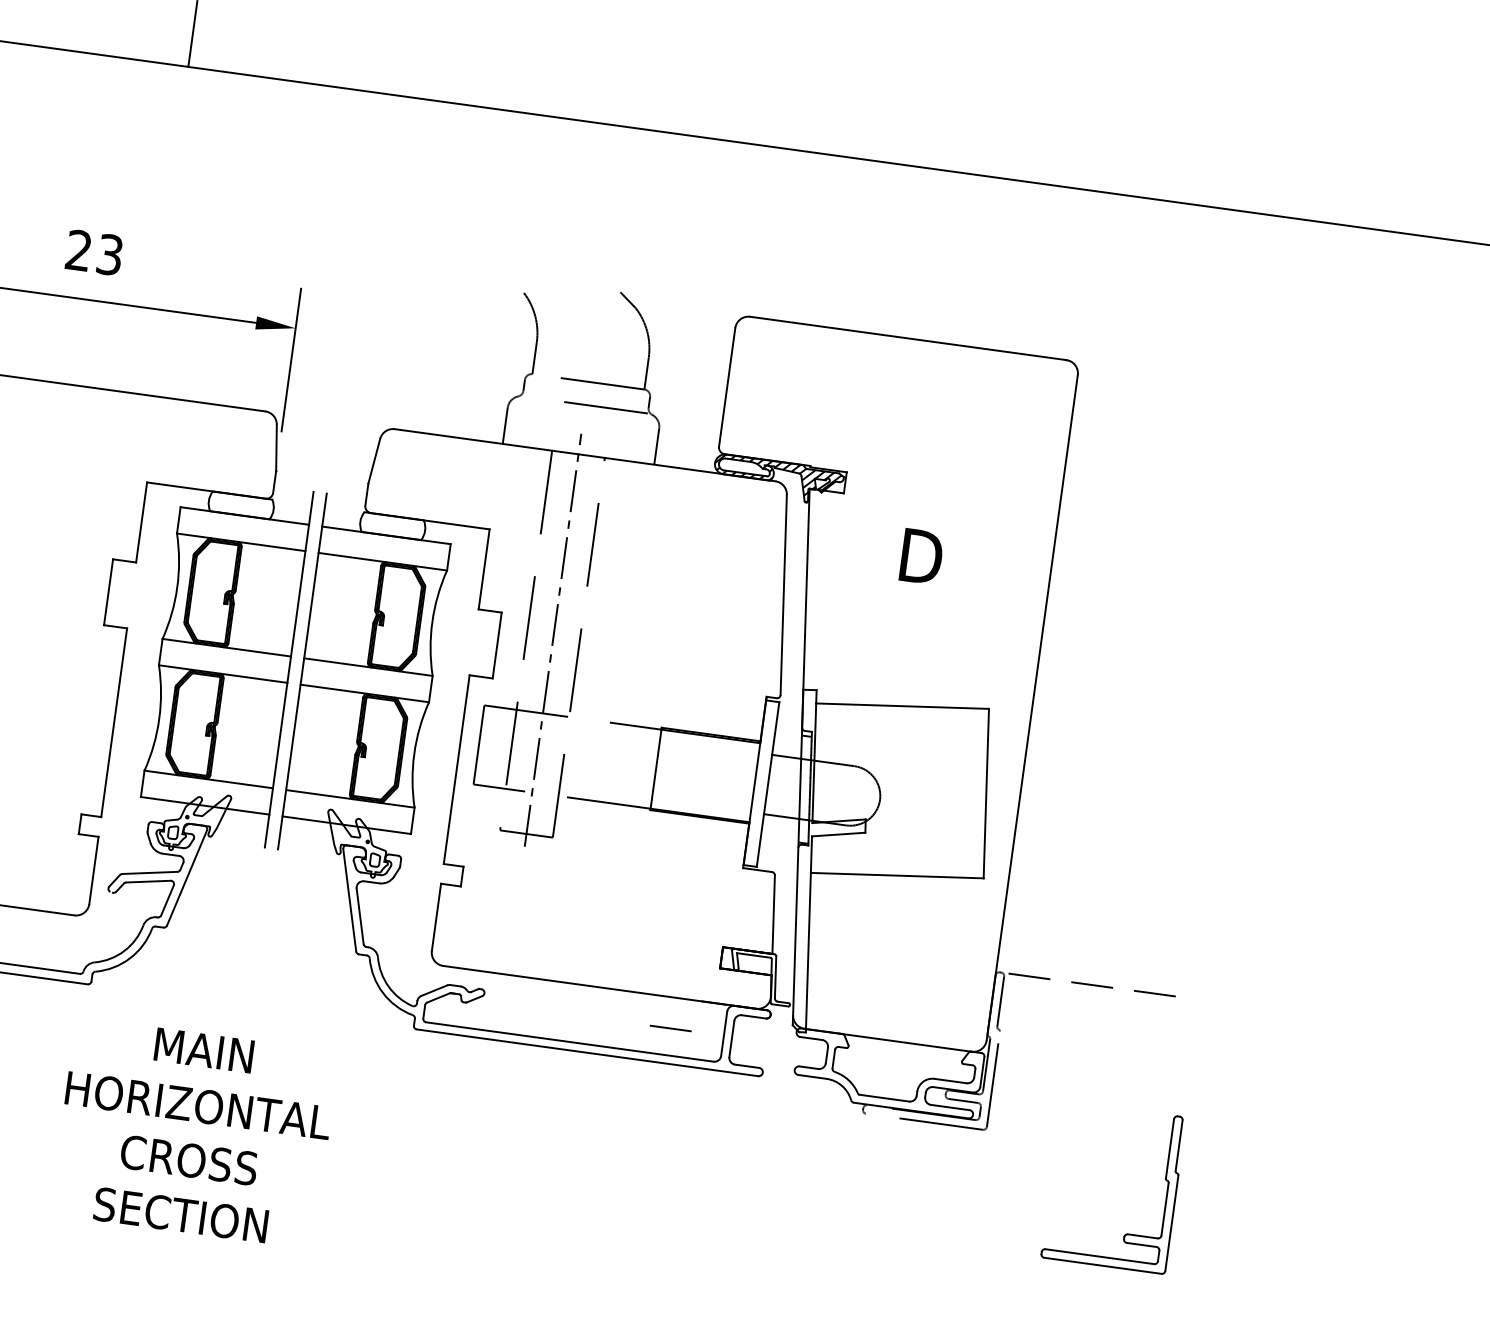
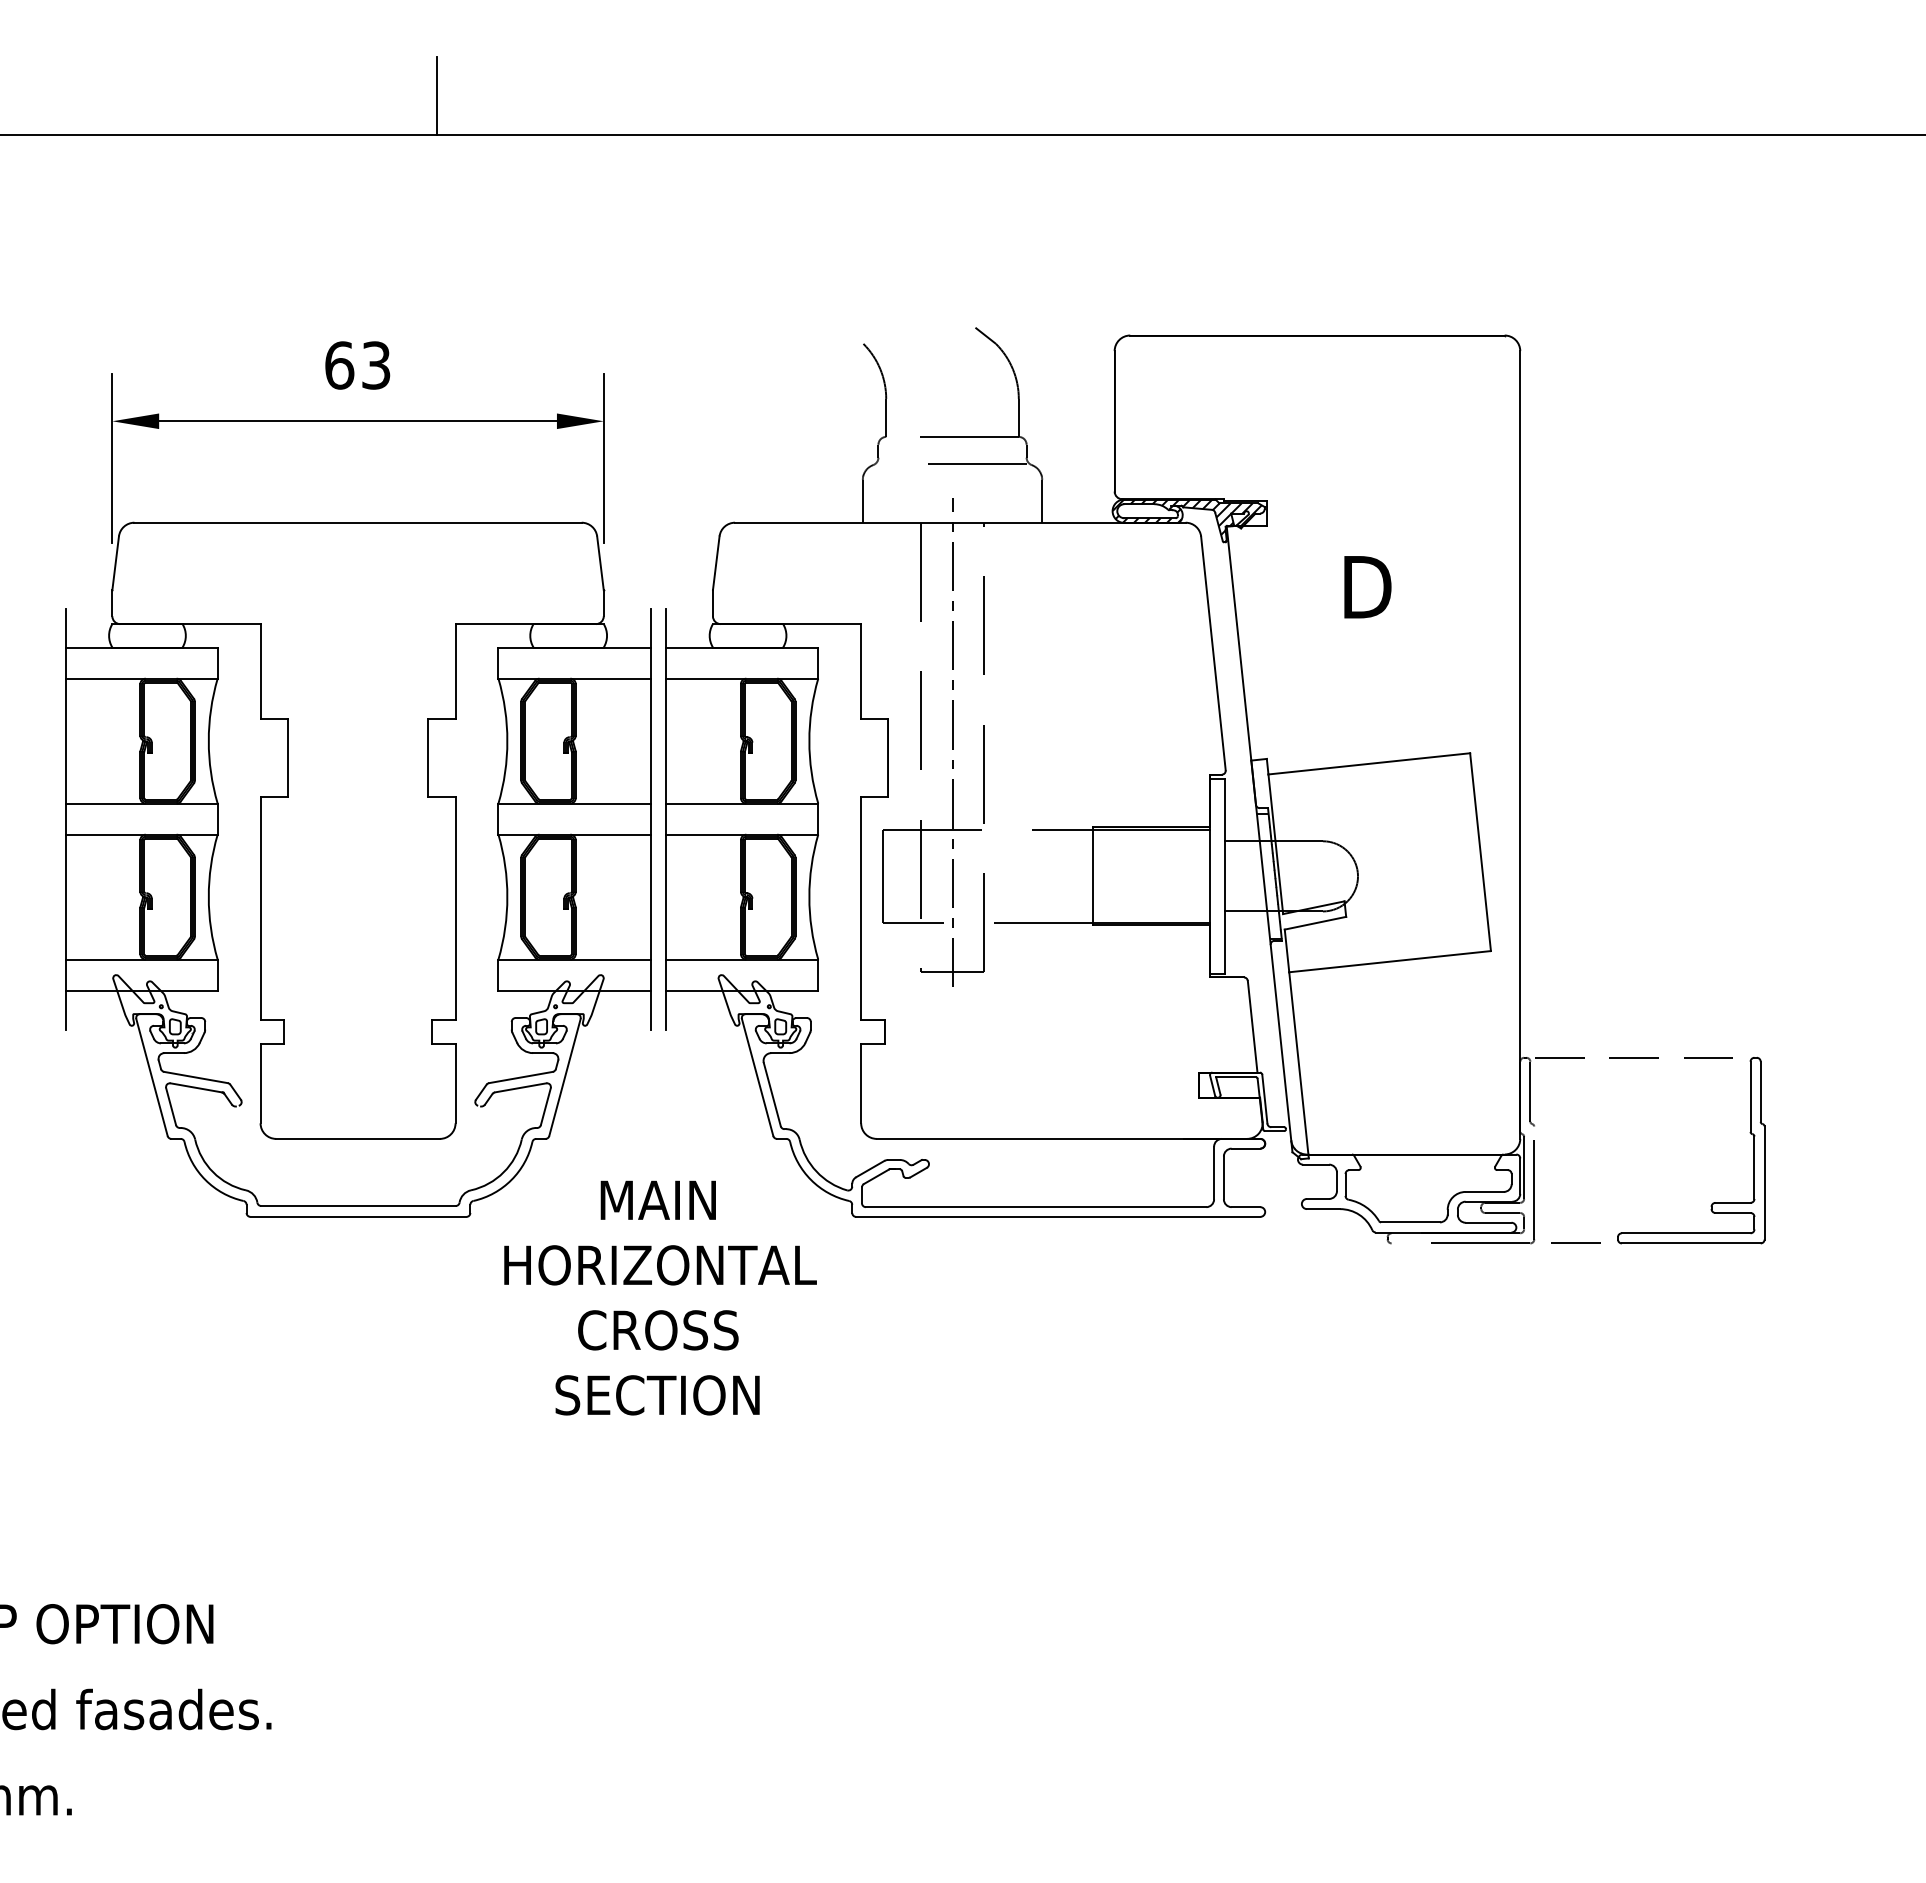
text: (78, 250) -> (339, 365), 23 -> 63
line: (670, 1027) -> (1575, 1242), moved
text: (194, 1132) -> (660, 1297), moved
part: (1125, 1233) -> (1712, 1202), moved

